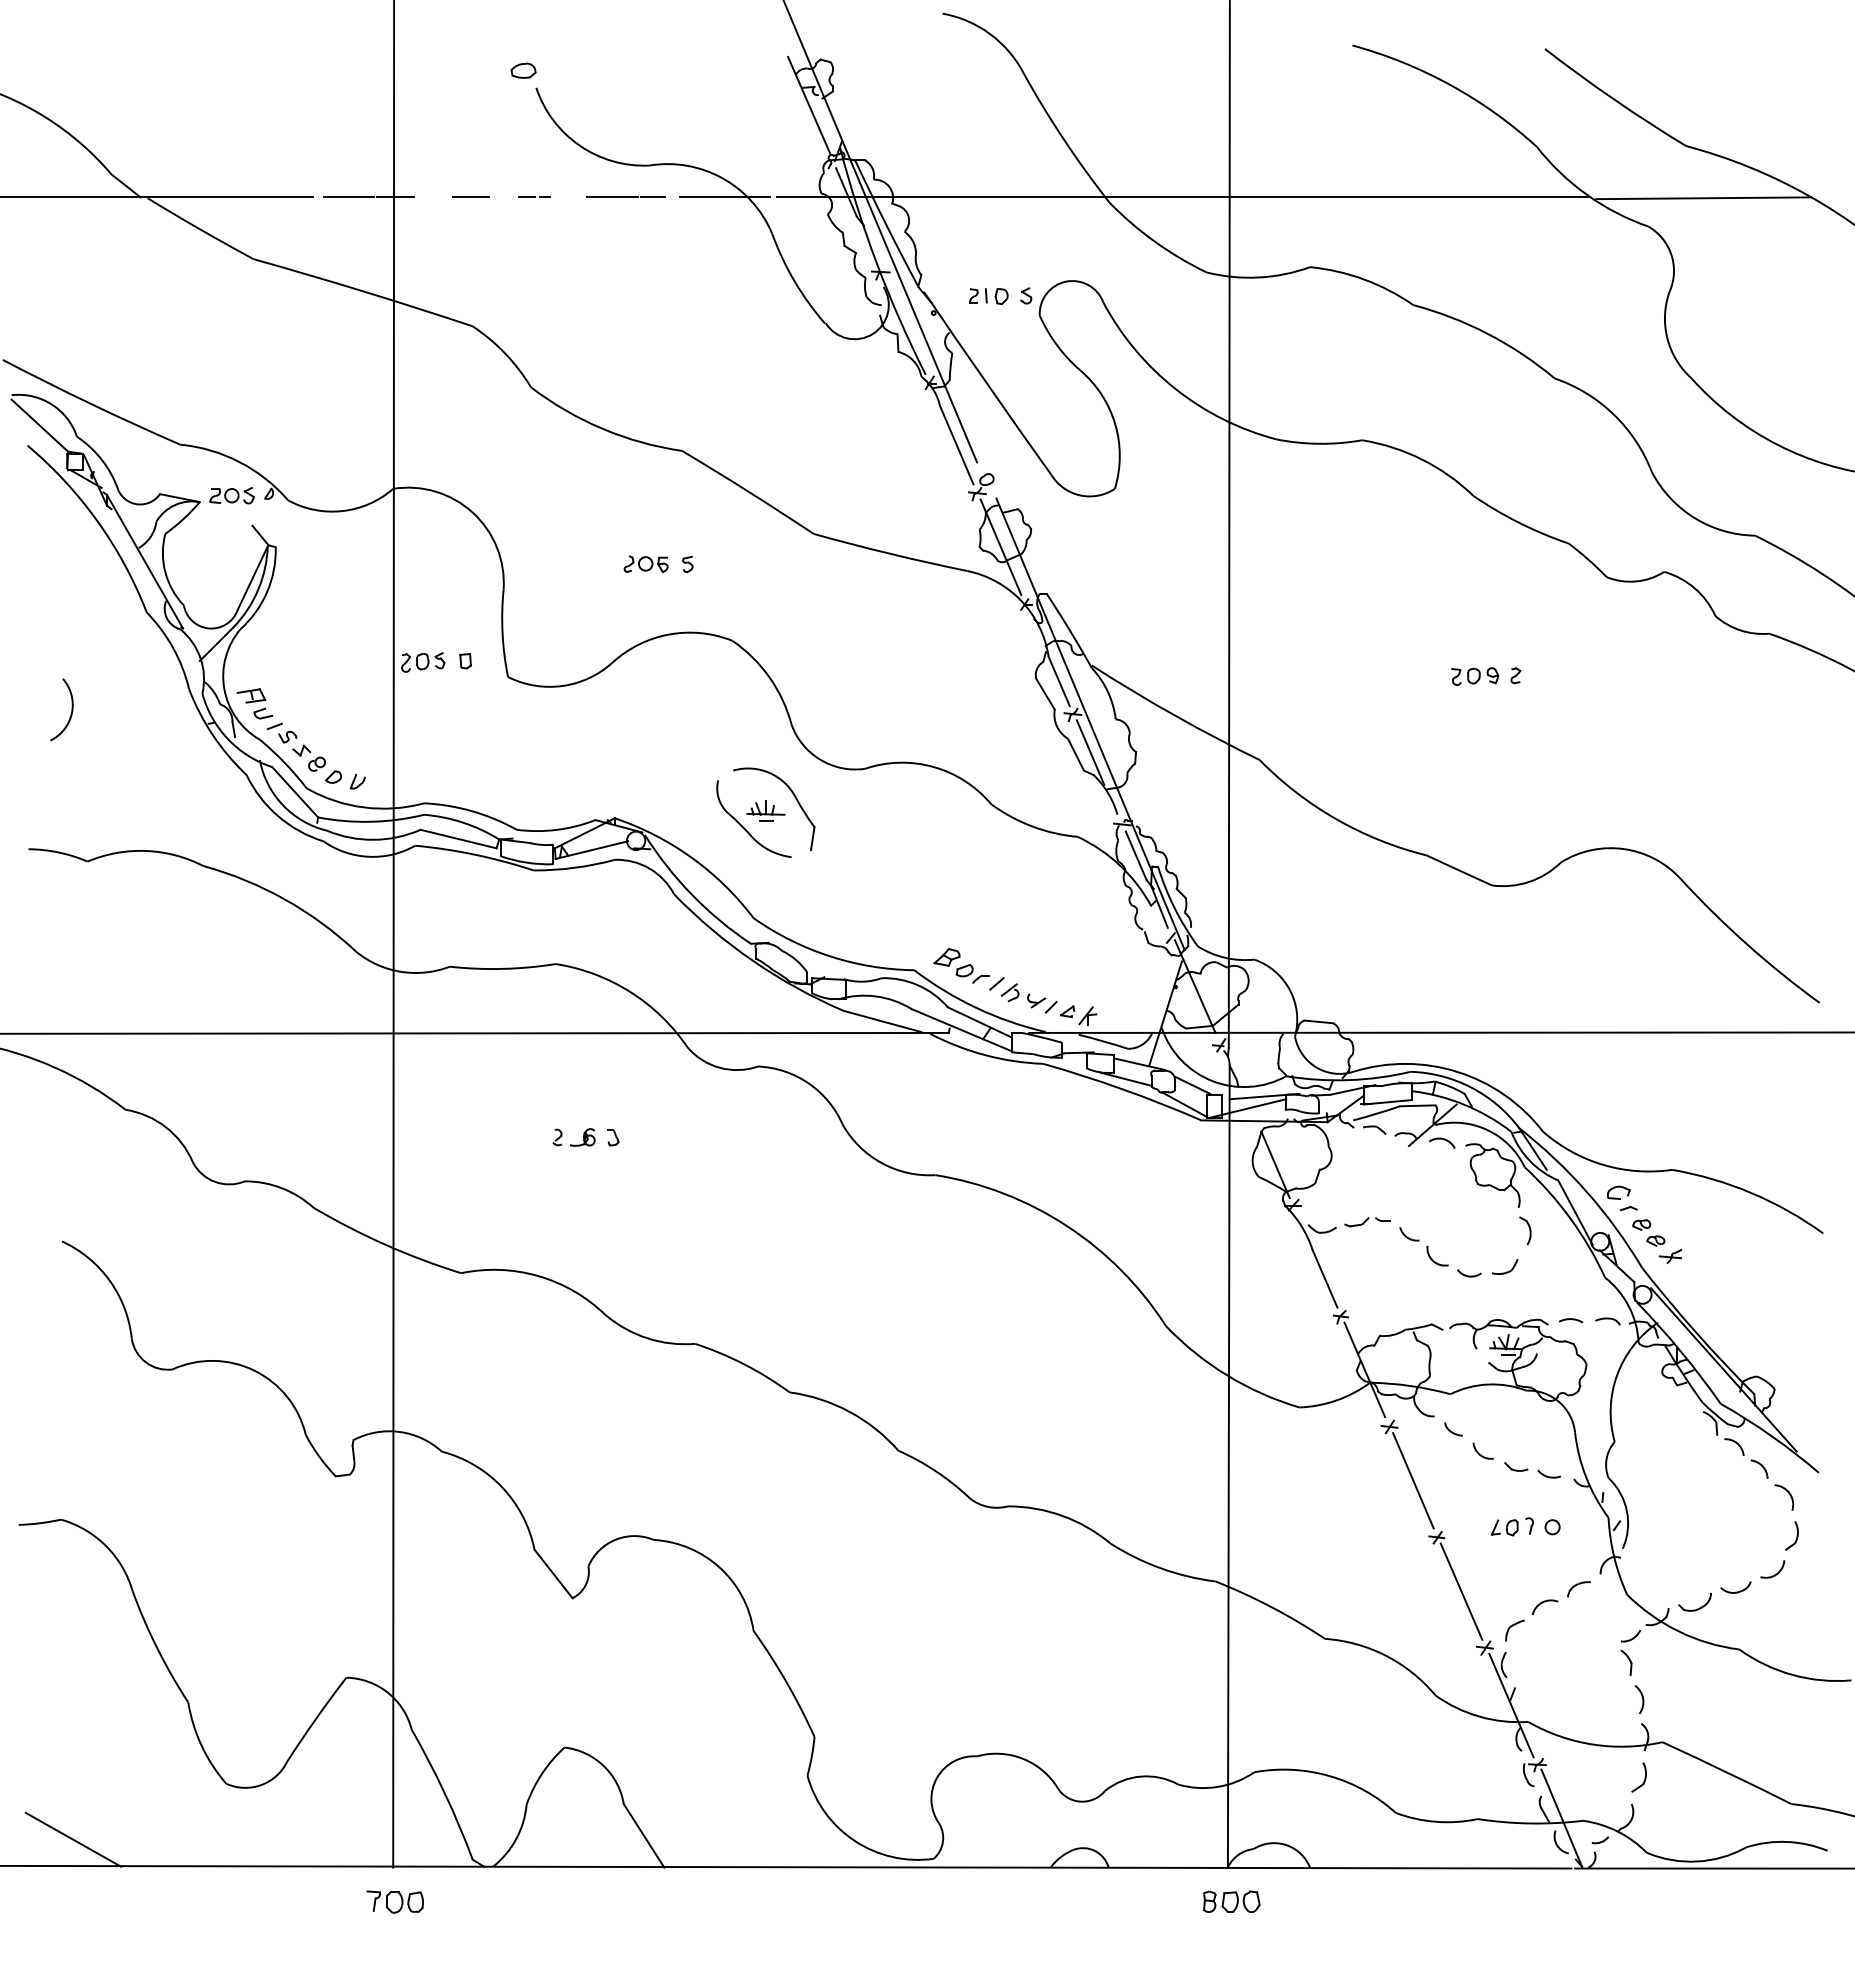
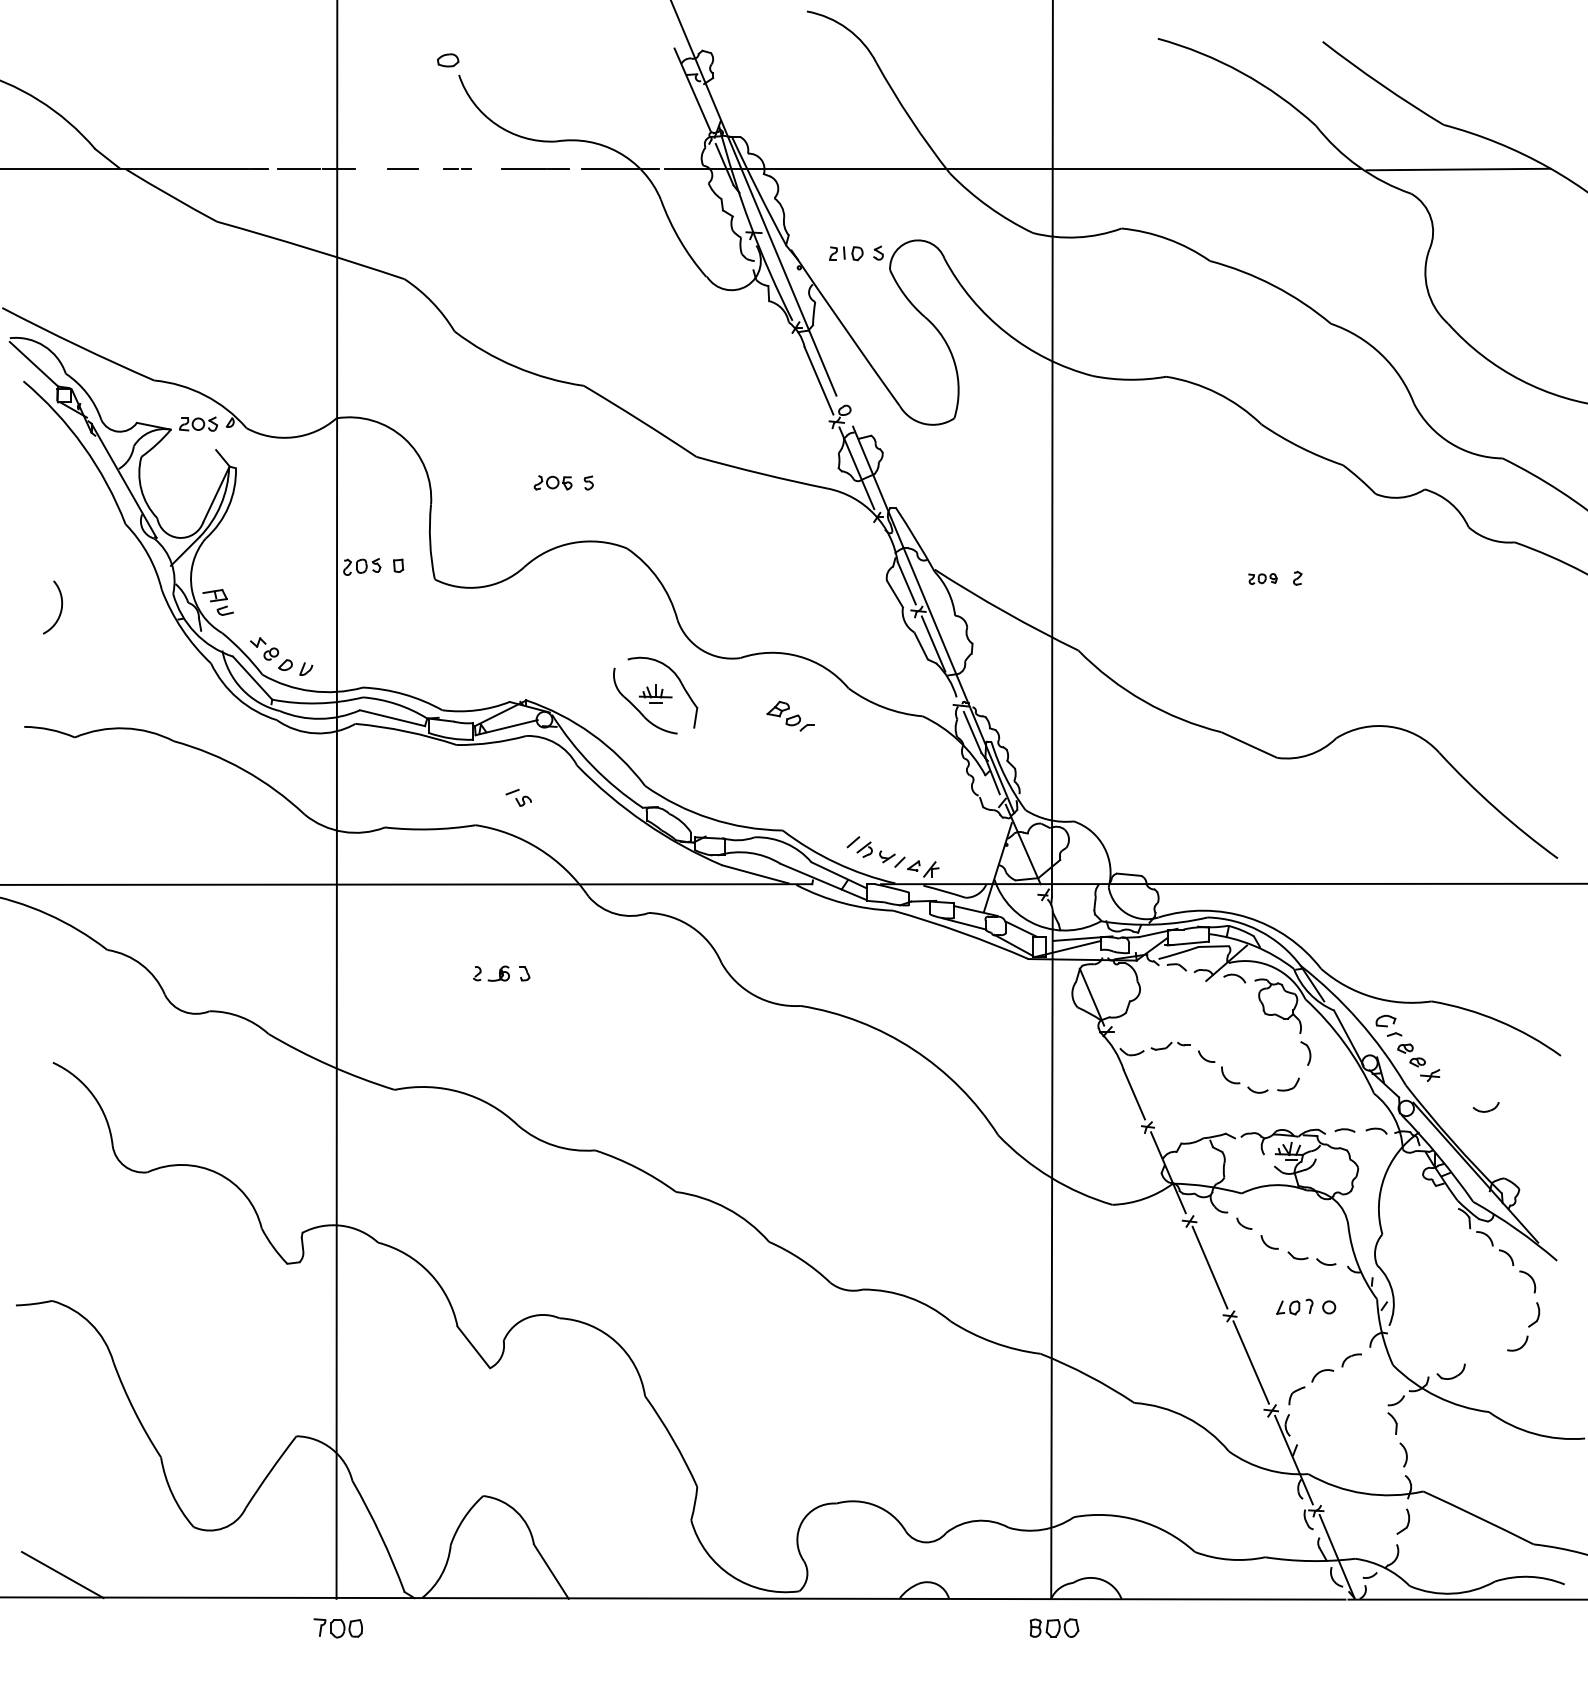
part: (1475, 676) -> (1263, 579), size x0.7
part: (281, 732) -> (518, 797), moved
part: (961, 965) -> (790, 715), moved
part: (1735, 1587) -> (1485, 1107), moved

